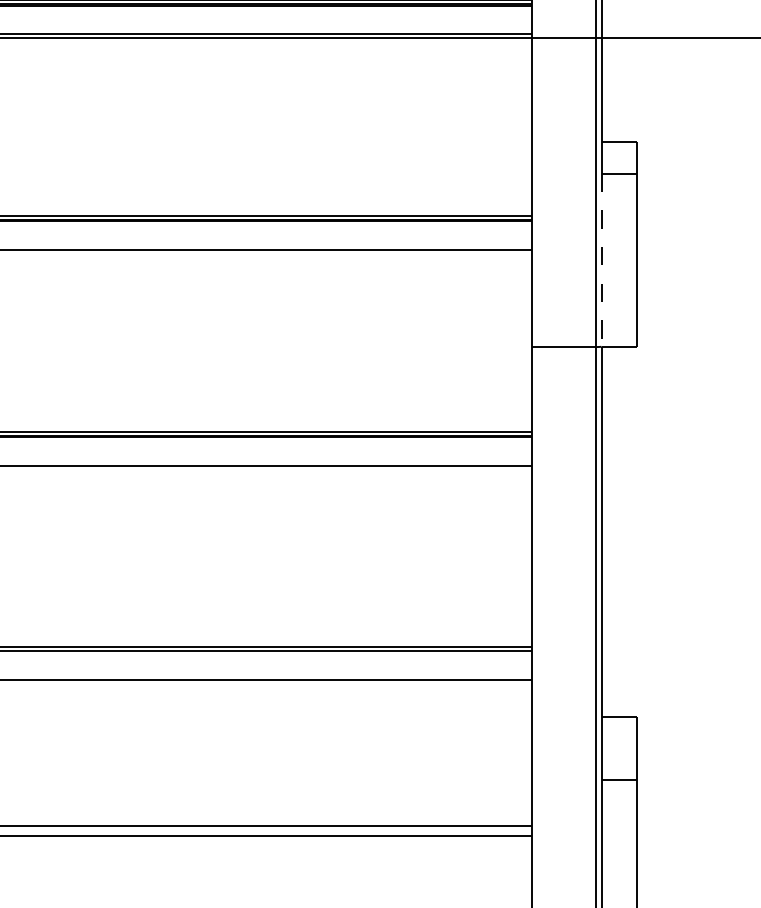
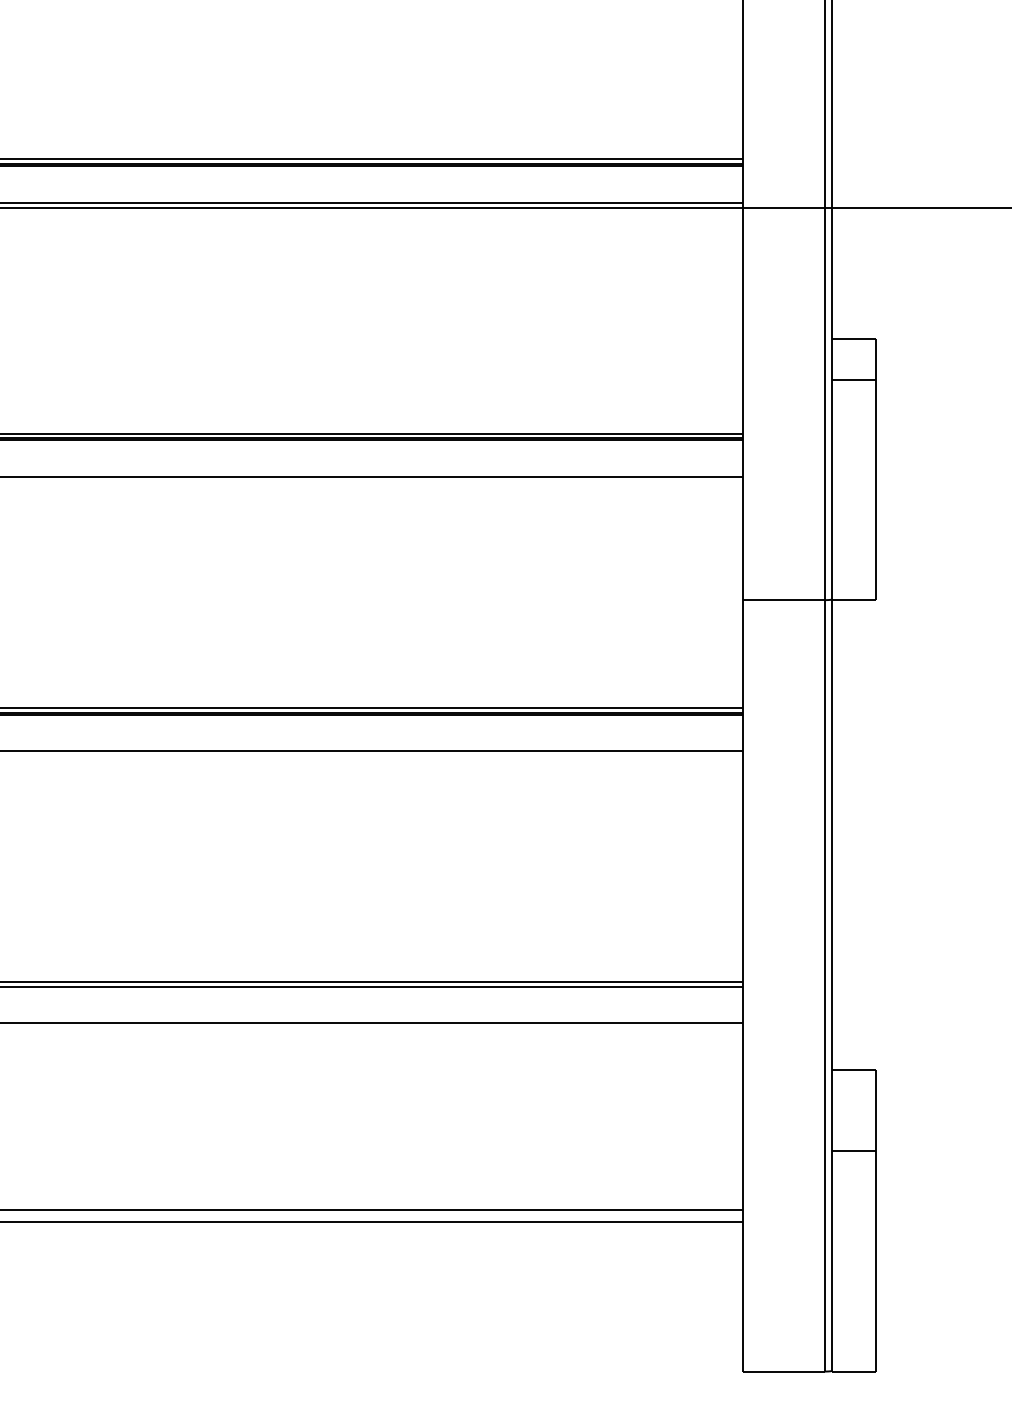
line: (601, 260) -> (831, 490), dashed -> solid

